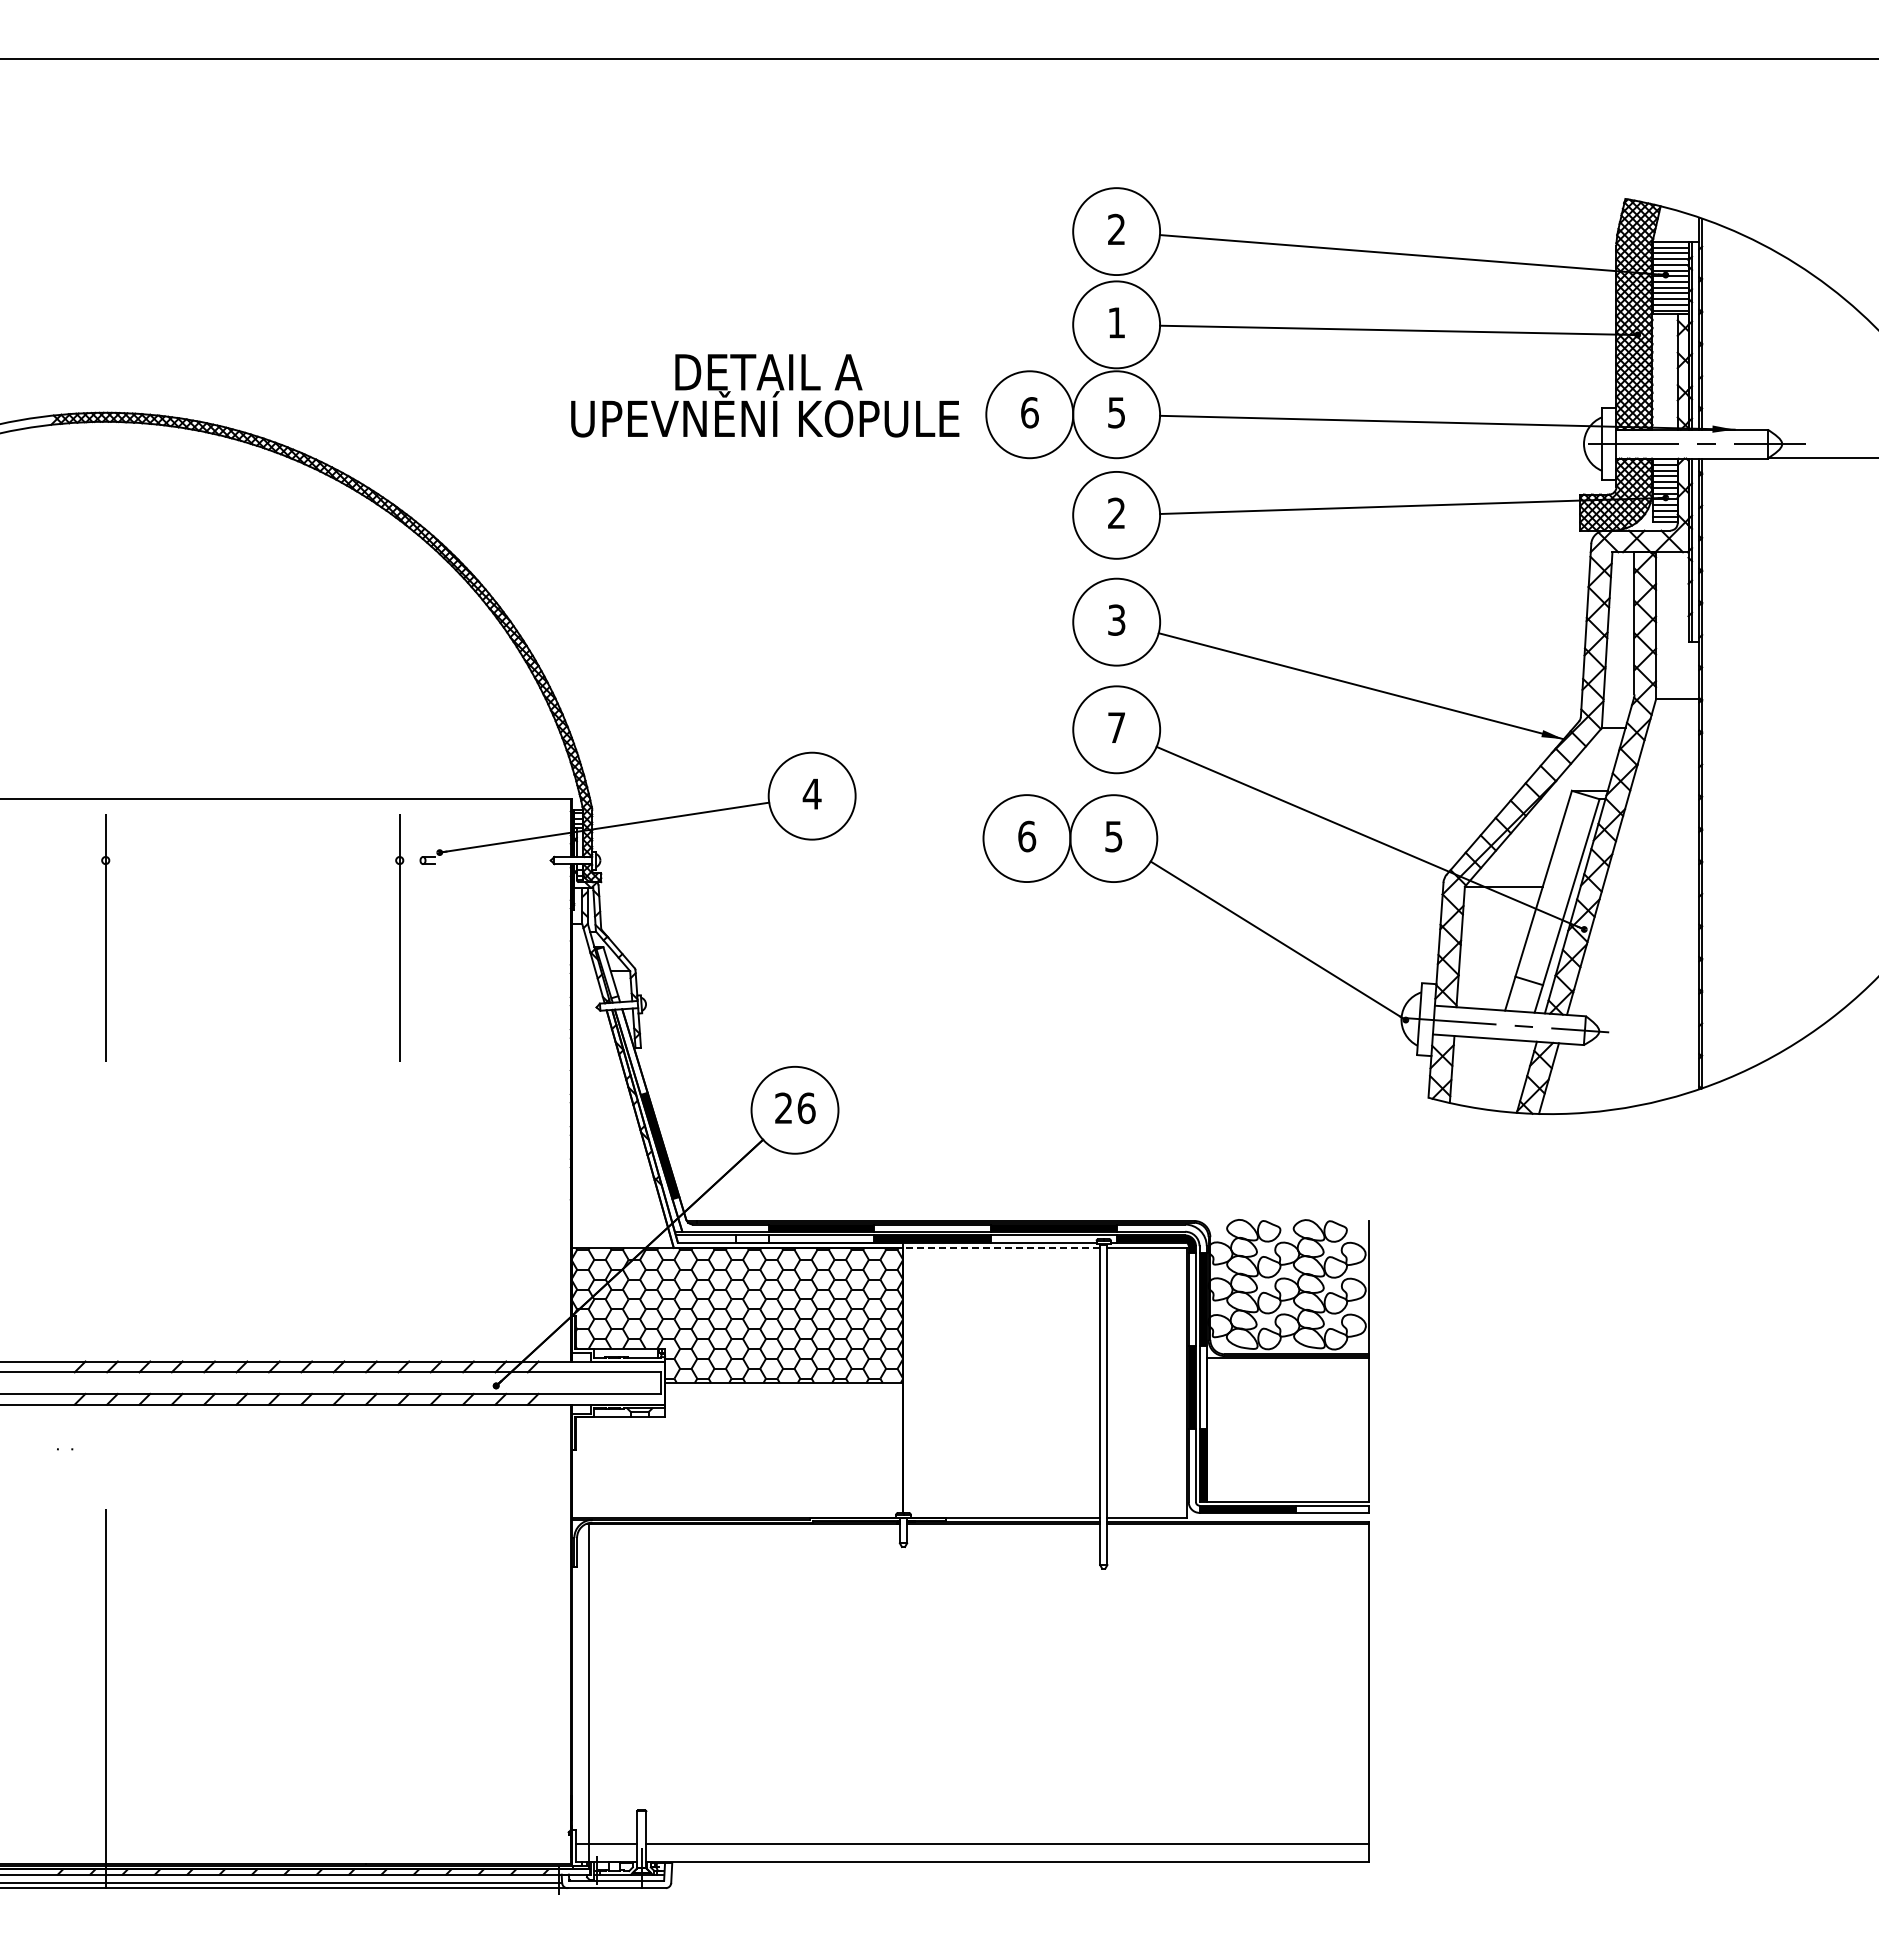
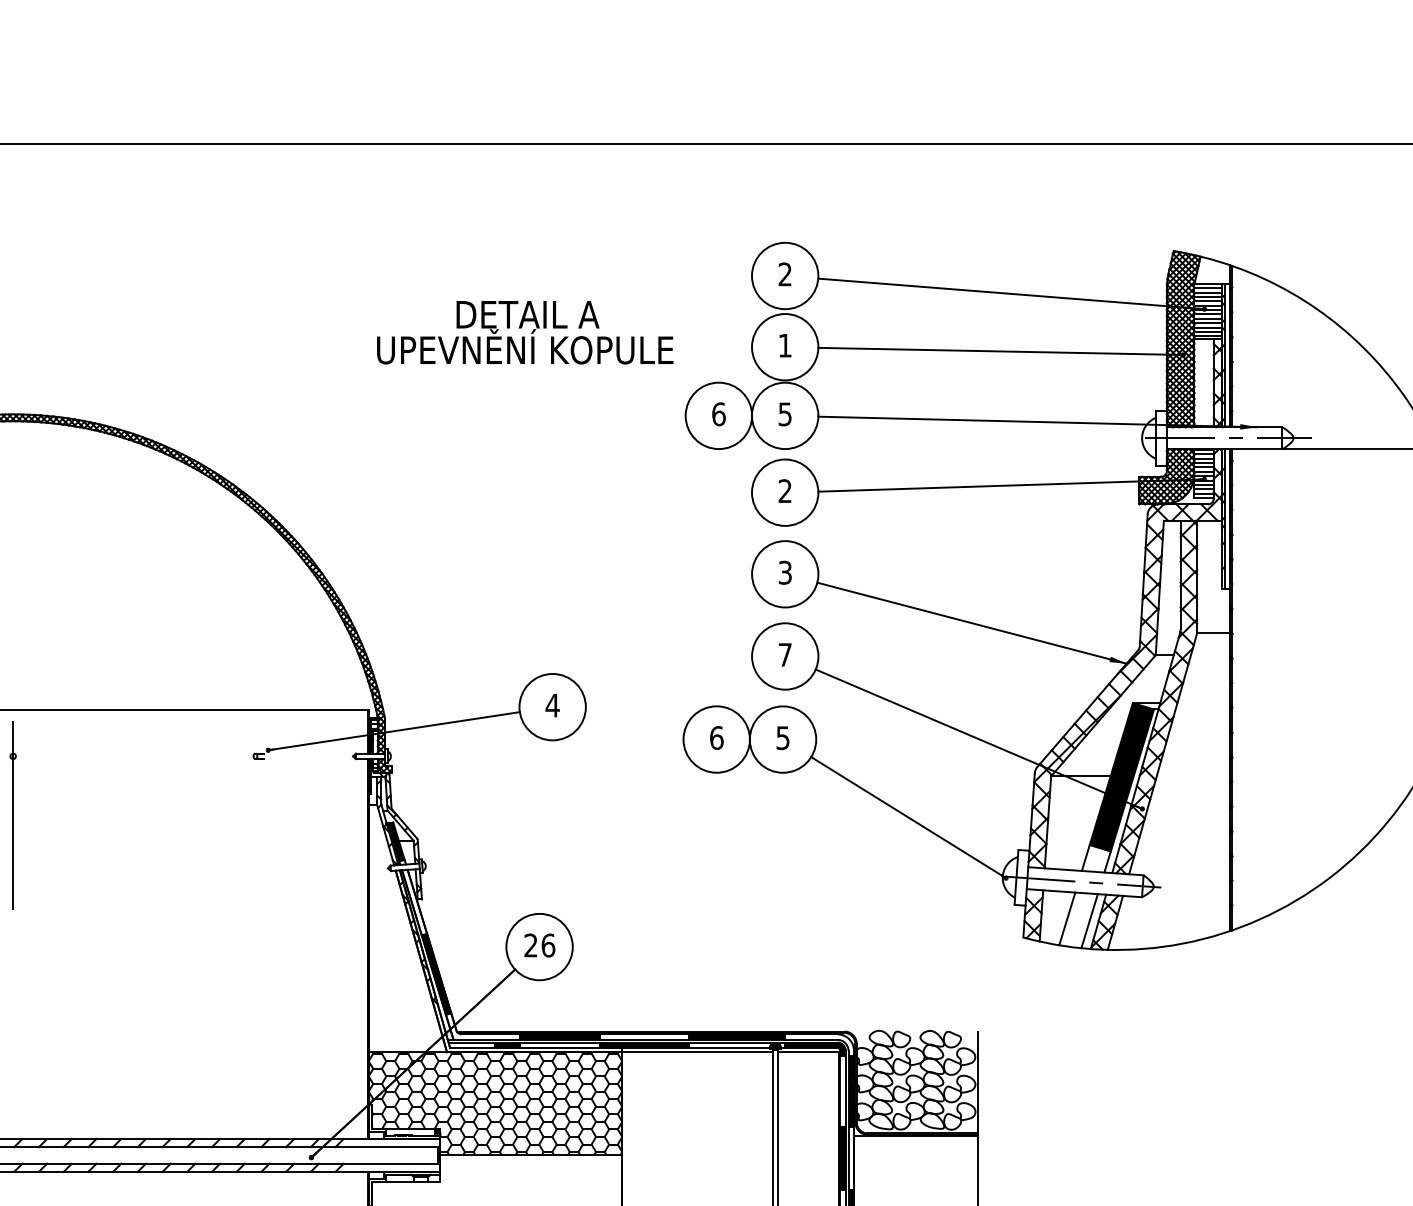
text: (765, 395) -> (525, 332), moved
fill: (1557, 887) -> (1121, 776), added
part: (399, 937) -> (237, 815), removed
fill: (607, 972) -> (396, 841), added
line: (1485, 1073) -> (1066, 918), added
line: (1515, 1076) -> (1089, 921), added
fill: (752, 1238) -> (507, 1044), added
line: (1001, 1247) -> (697, 1051), dashed -> solid

